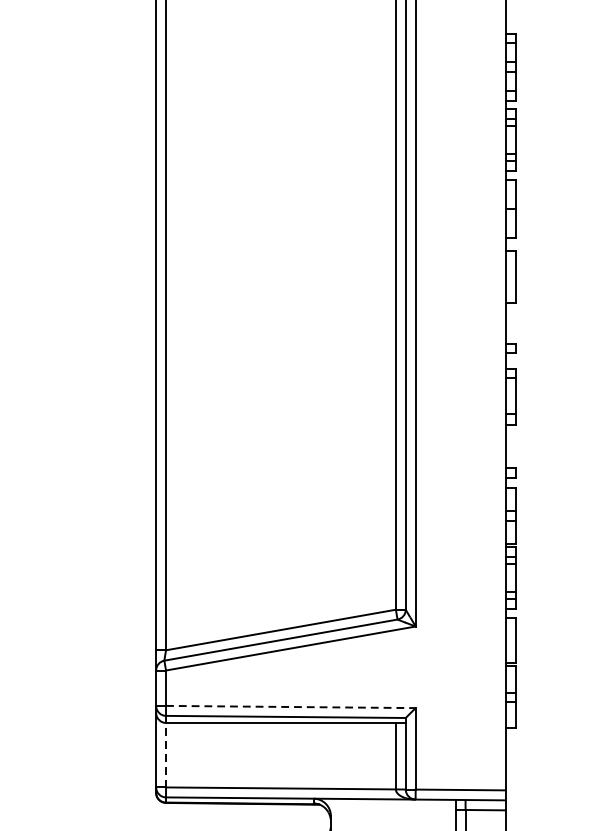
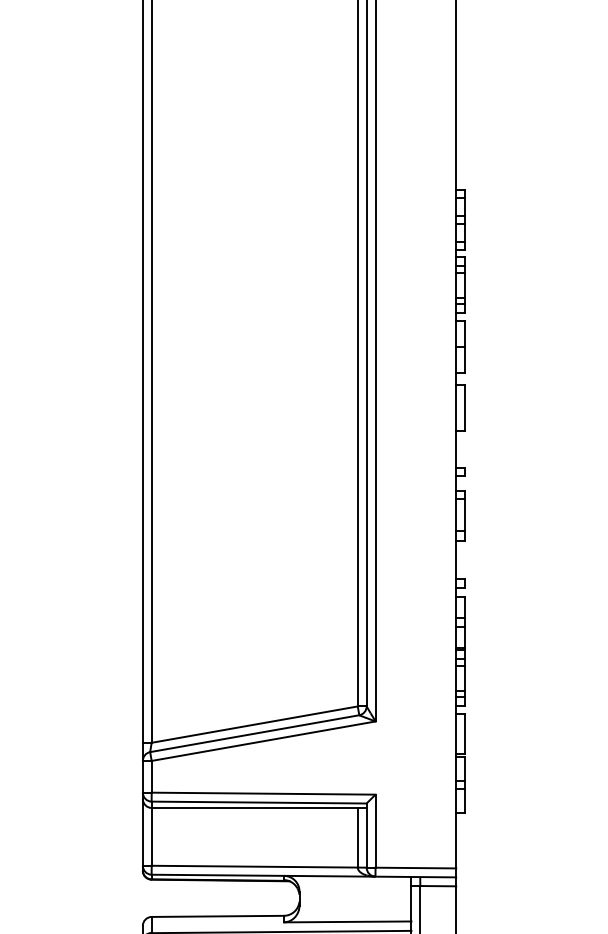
line: (290, 706) -> (263, 793), dashed -> solid
line: (165, 754) -> (151, 836), dashed -> solid

